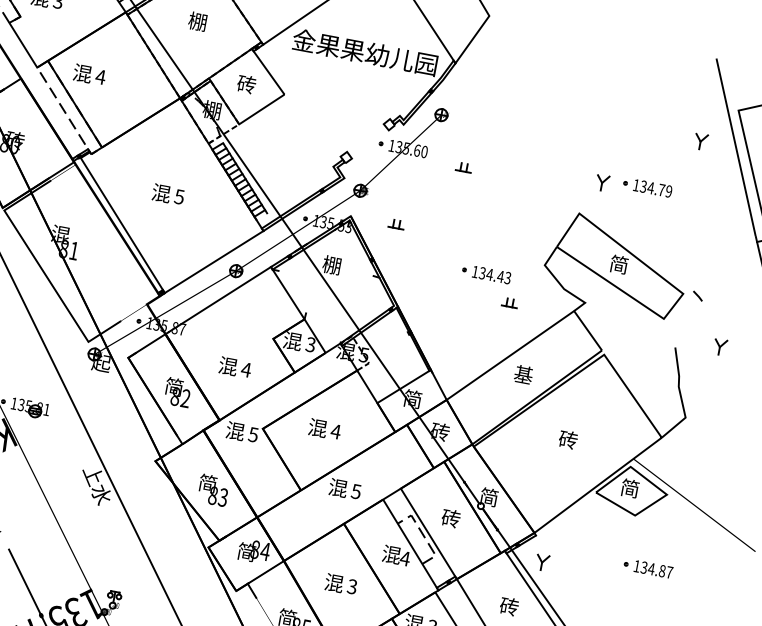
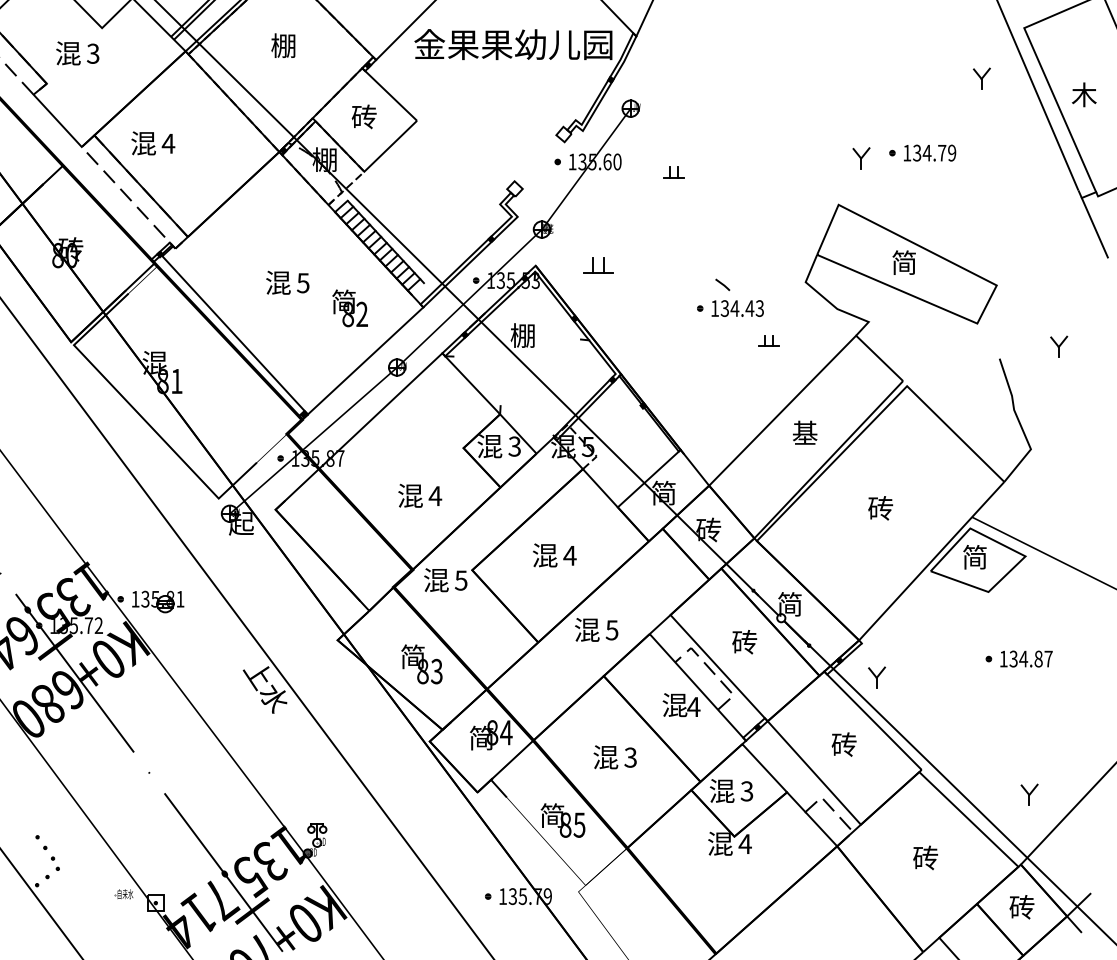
part: (396, 223) -> (598, 264), size x1.4
line: (697, 295) -> (722, 284), moved
text: (177, 392) -> (349, 308), moved

